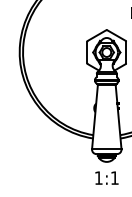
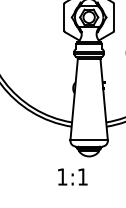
text: (106, 177) -> (72, 176), moved

